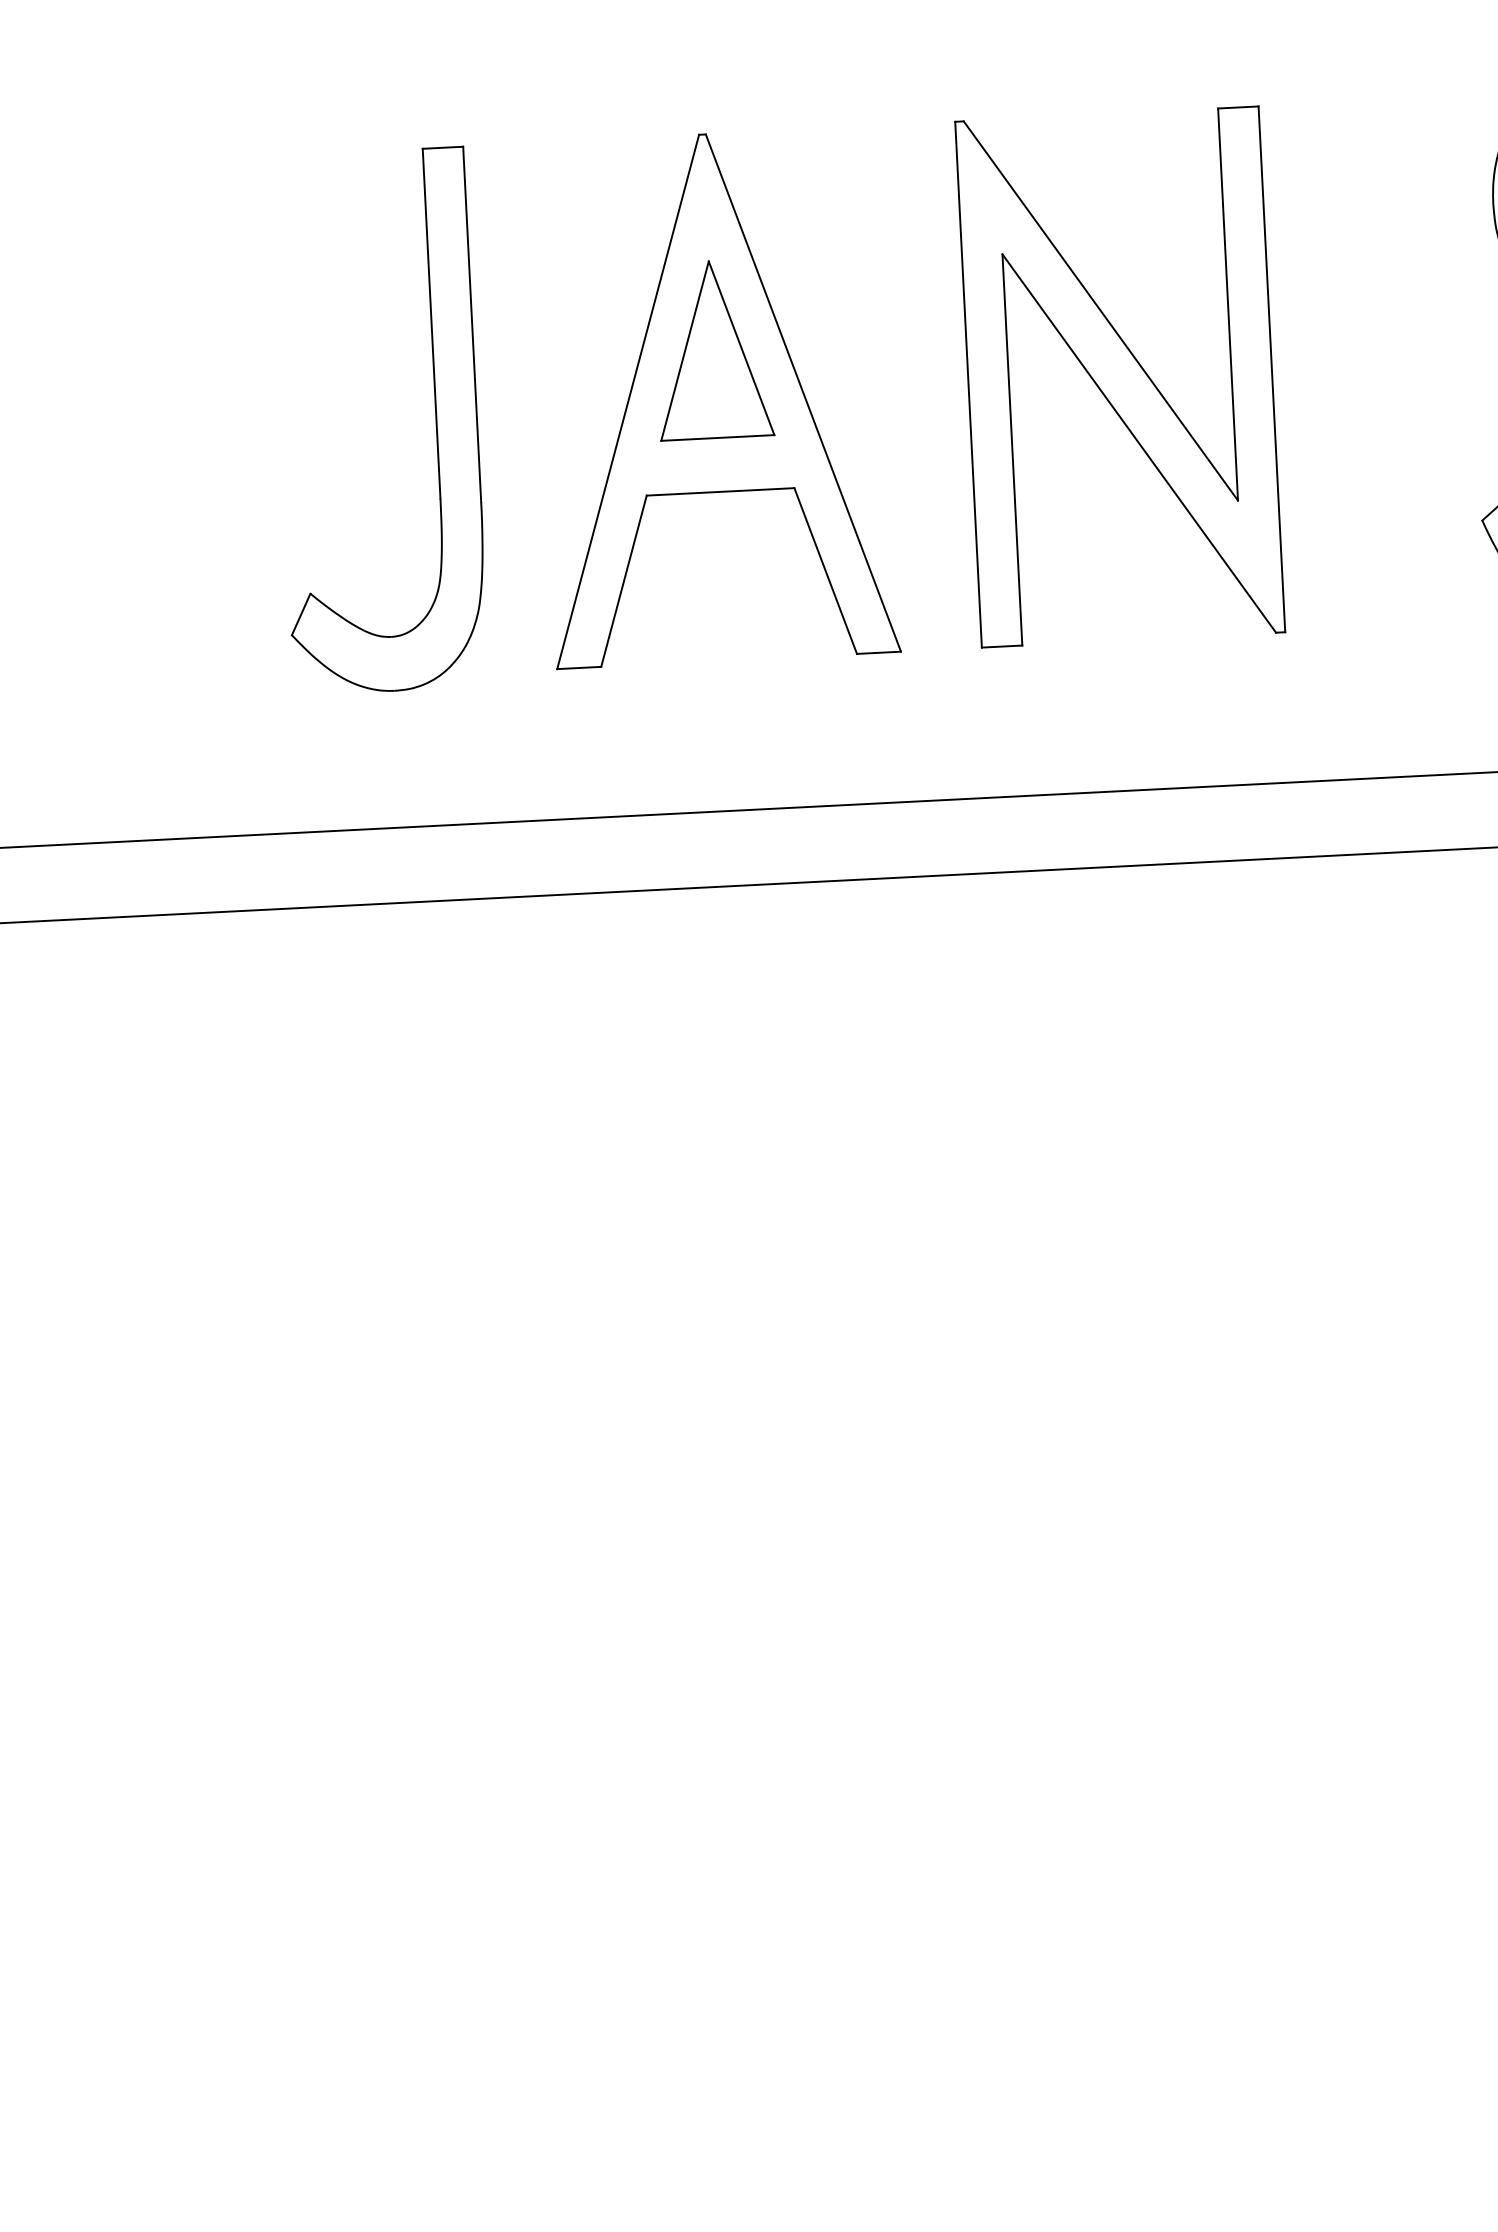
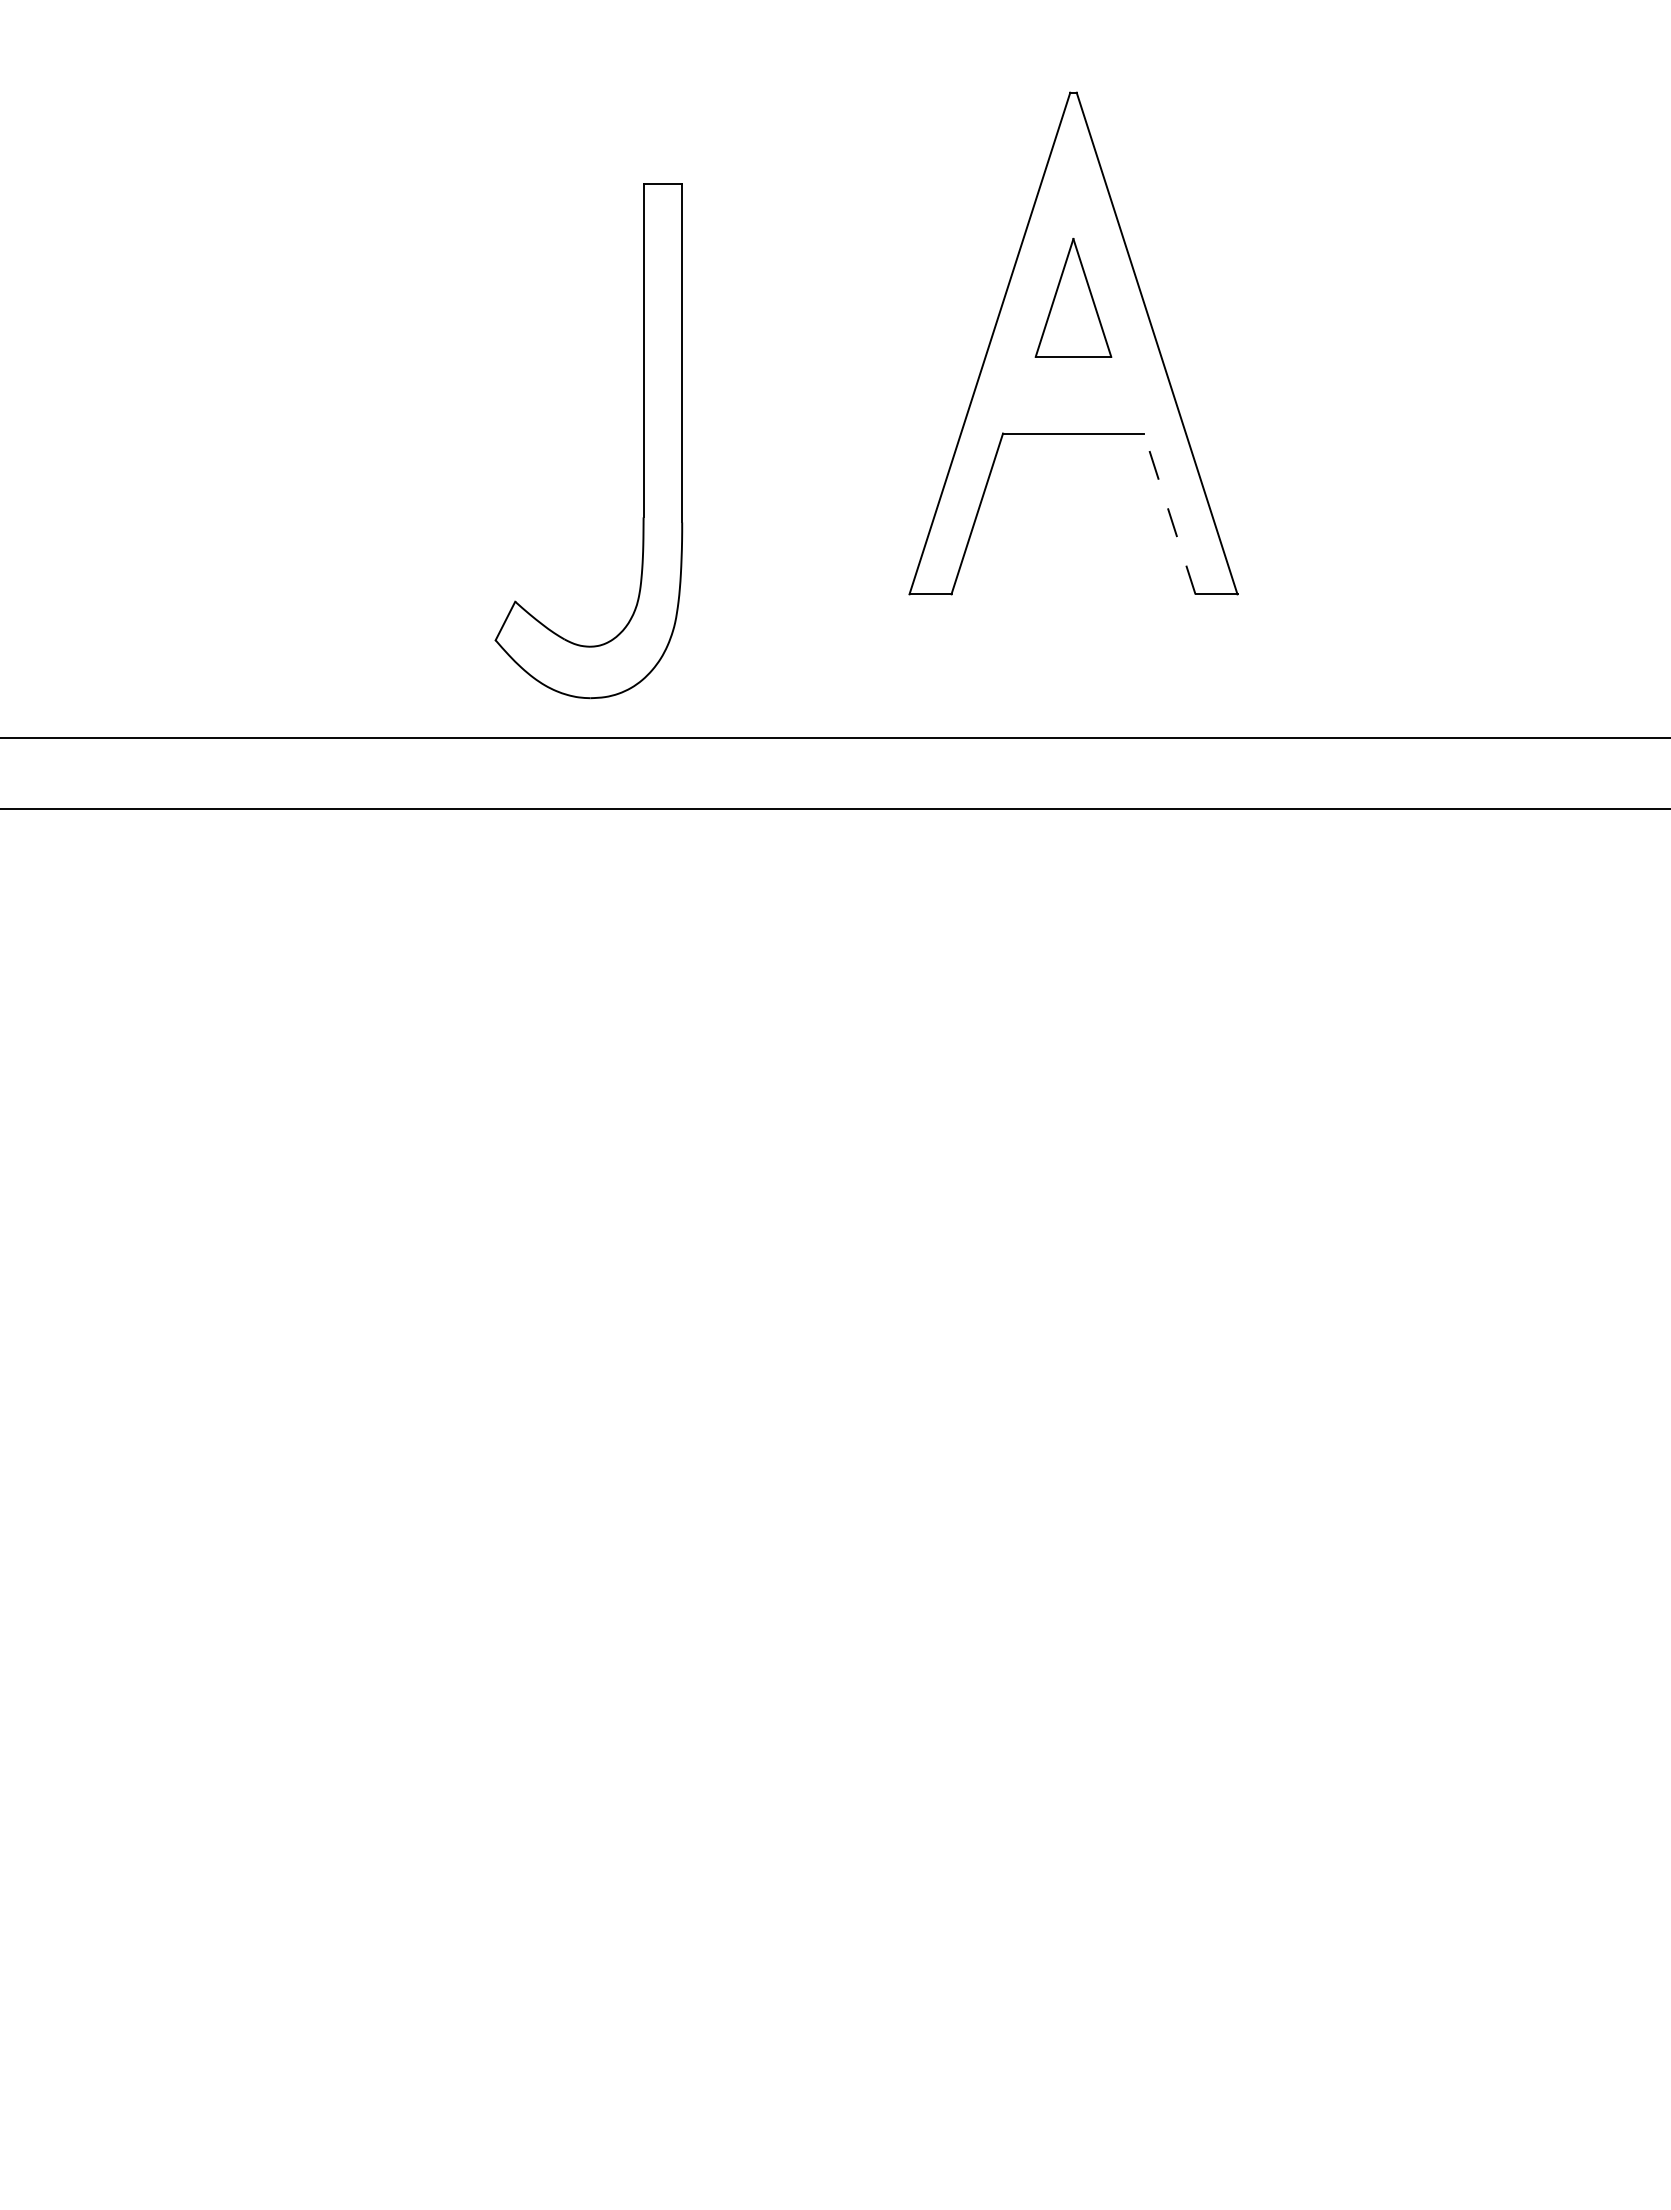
part: (713, 349) -> (1073, 297), size x0.7
part: (1120, 377) -> (1459, 343), removed
part: (436, 419) -> (643, 441), moved
line: (825, 570) -> (1169, 513), solid -> dashed

